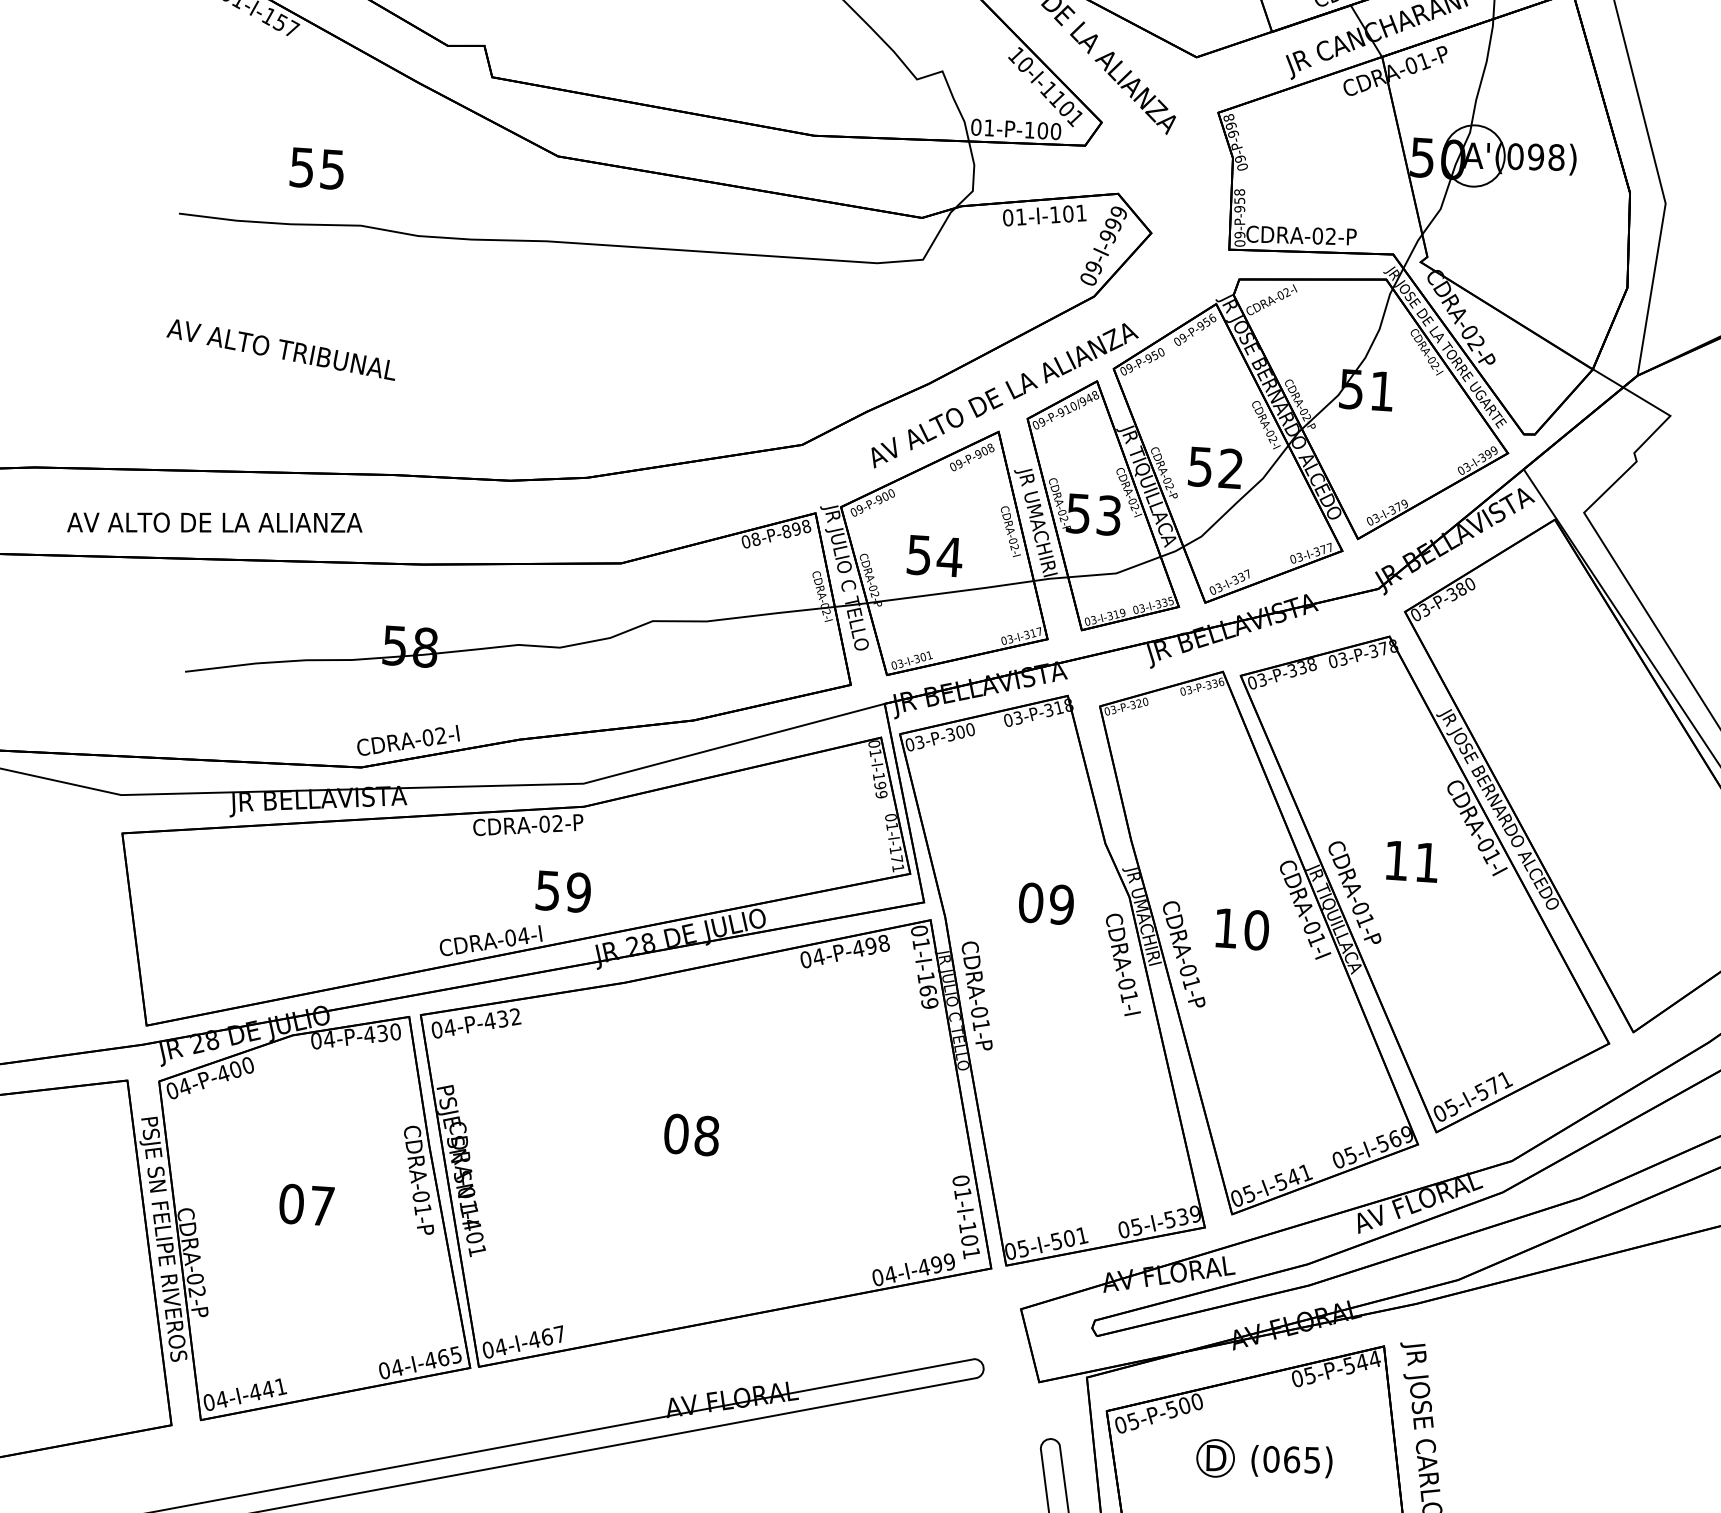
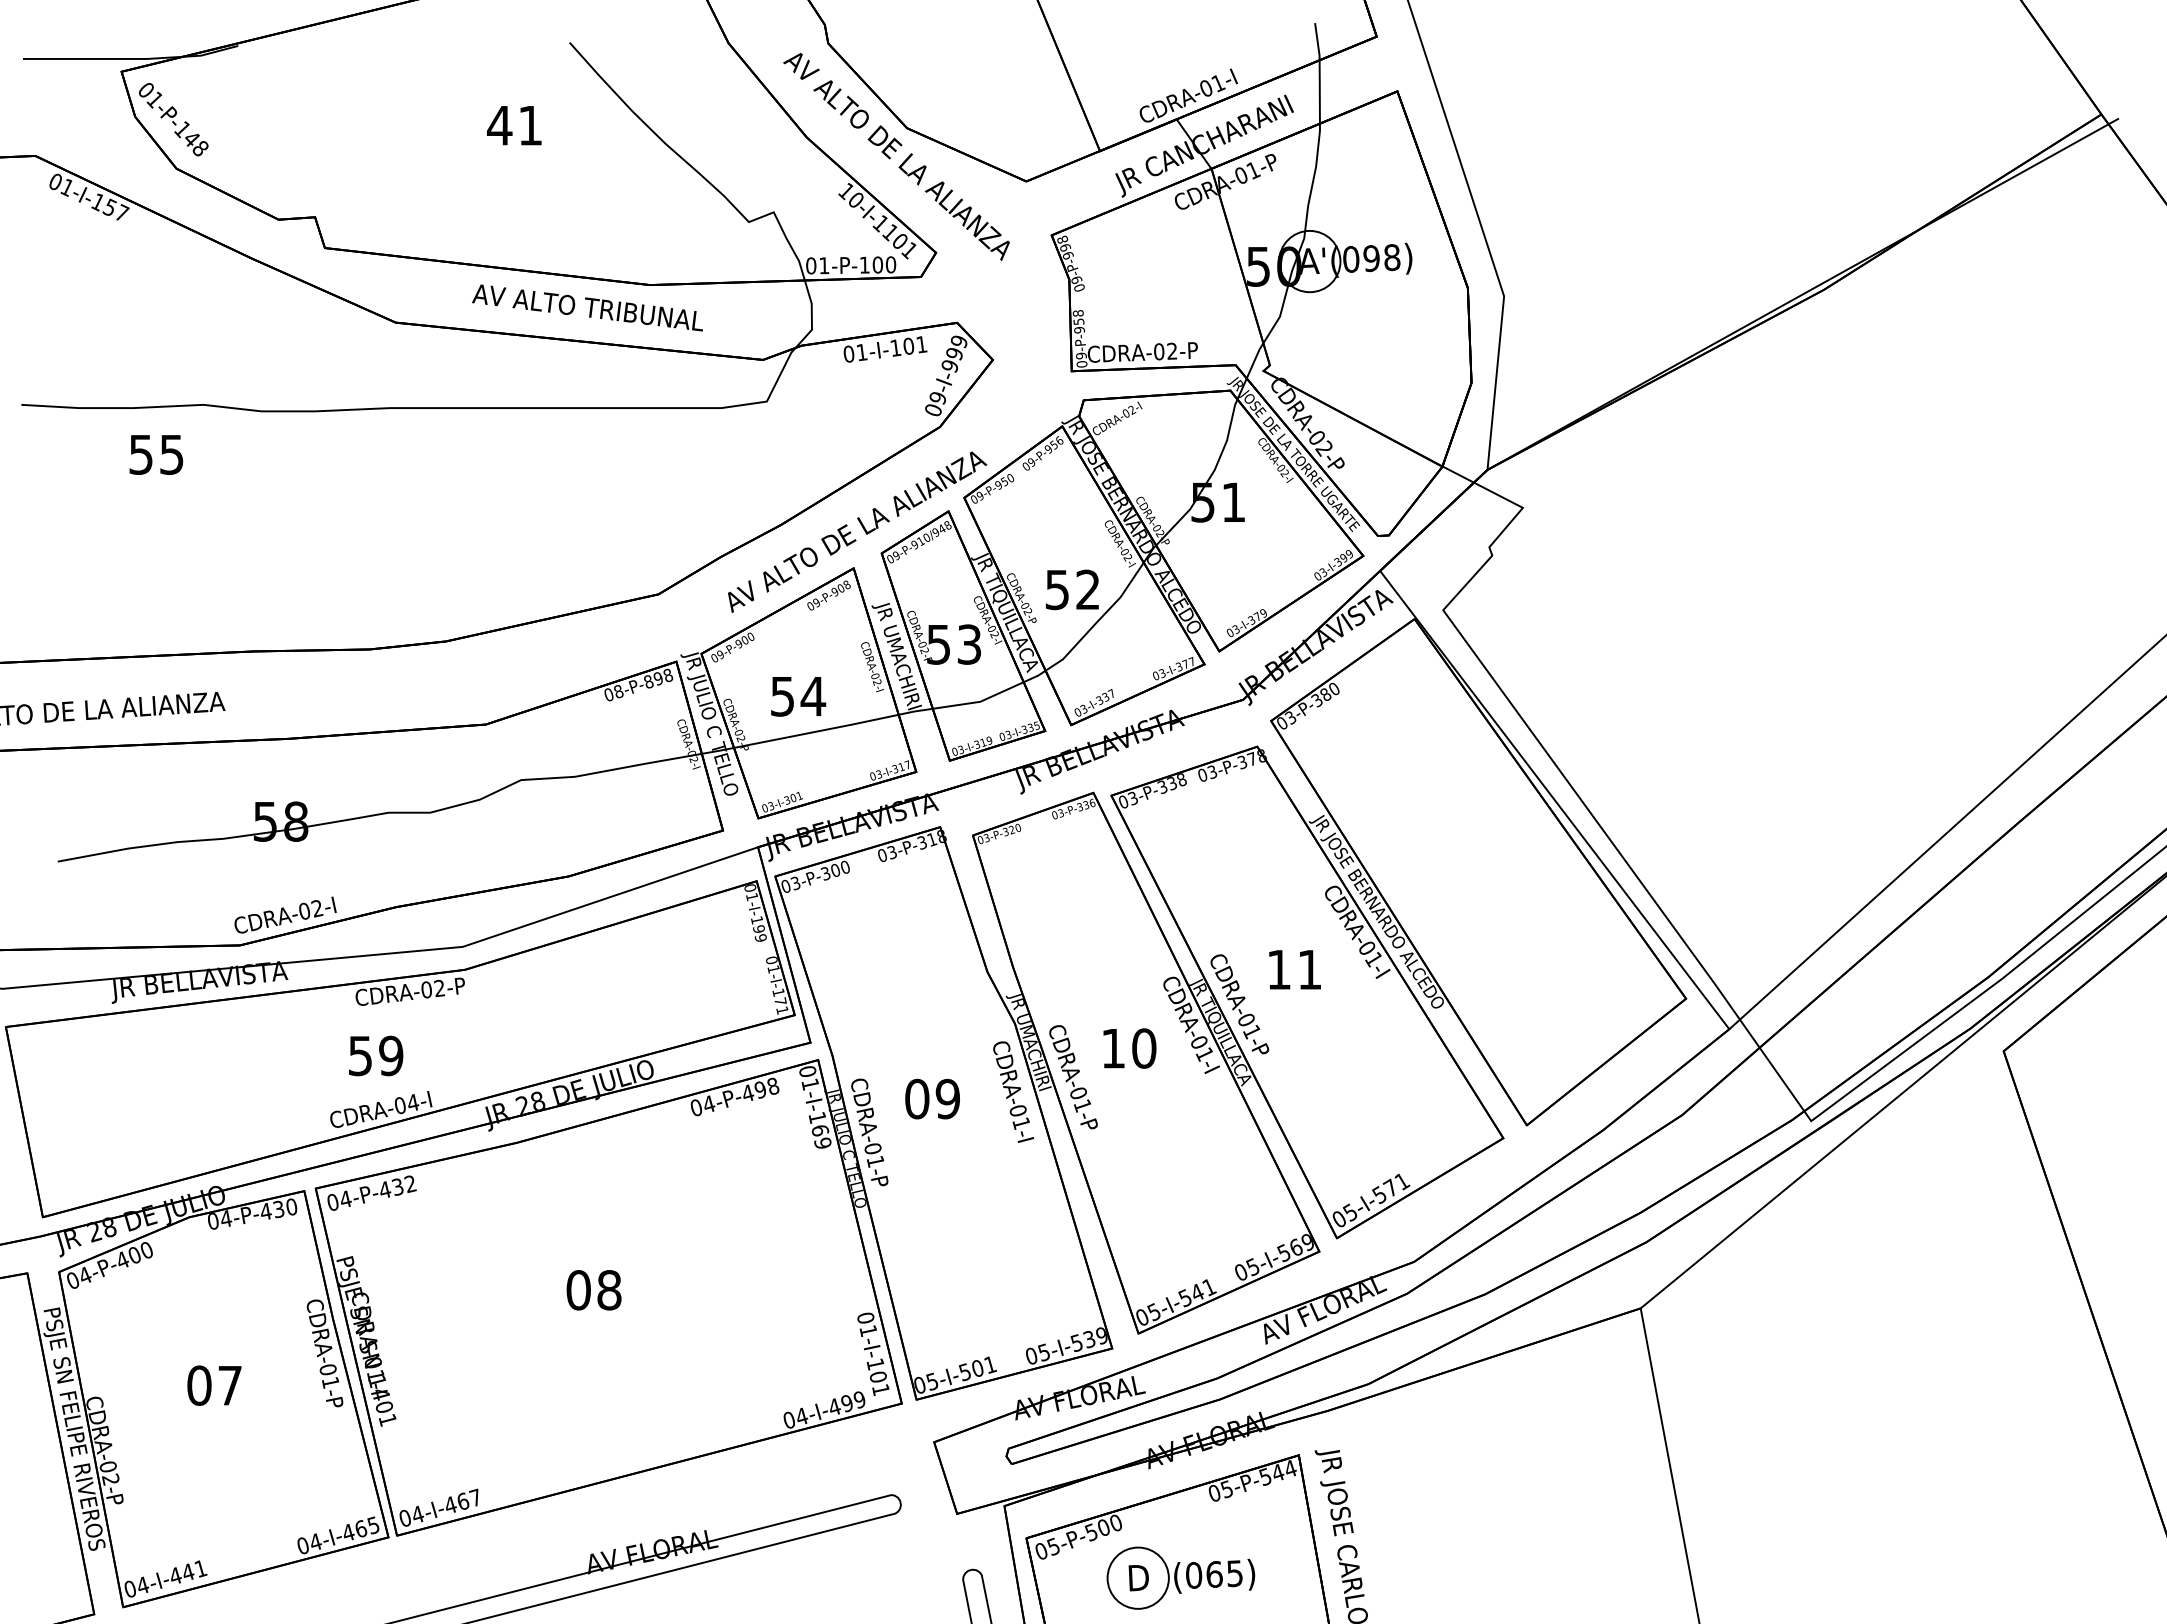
text: (317, 168) -> (156, 454), moved
text: (281, 349) -> (587, 307), moved
text: (564, 891) -> (376, 1055), moved
text: (1046, 903) -> (932, 1098), moved
circle: (1214, 1457) -> (1137, 1577), size x1.67

